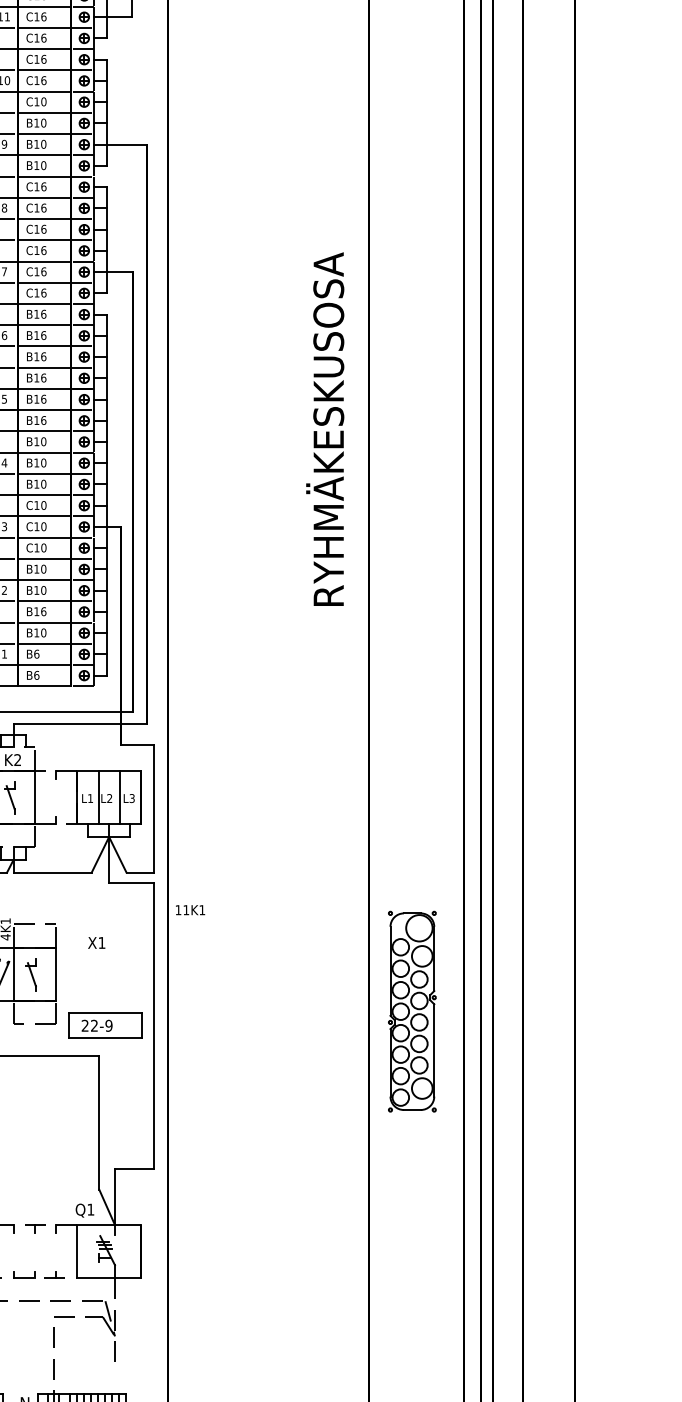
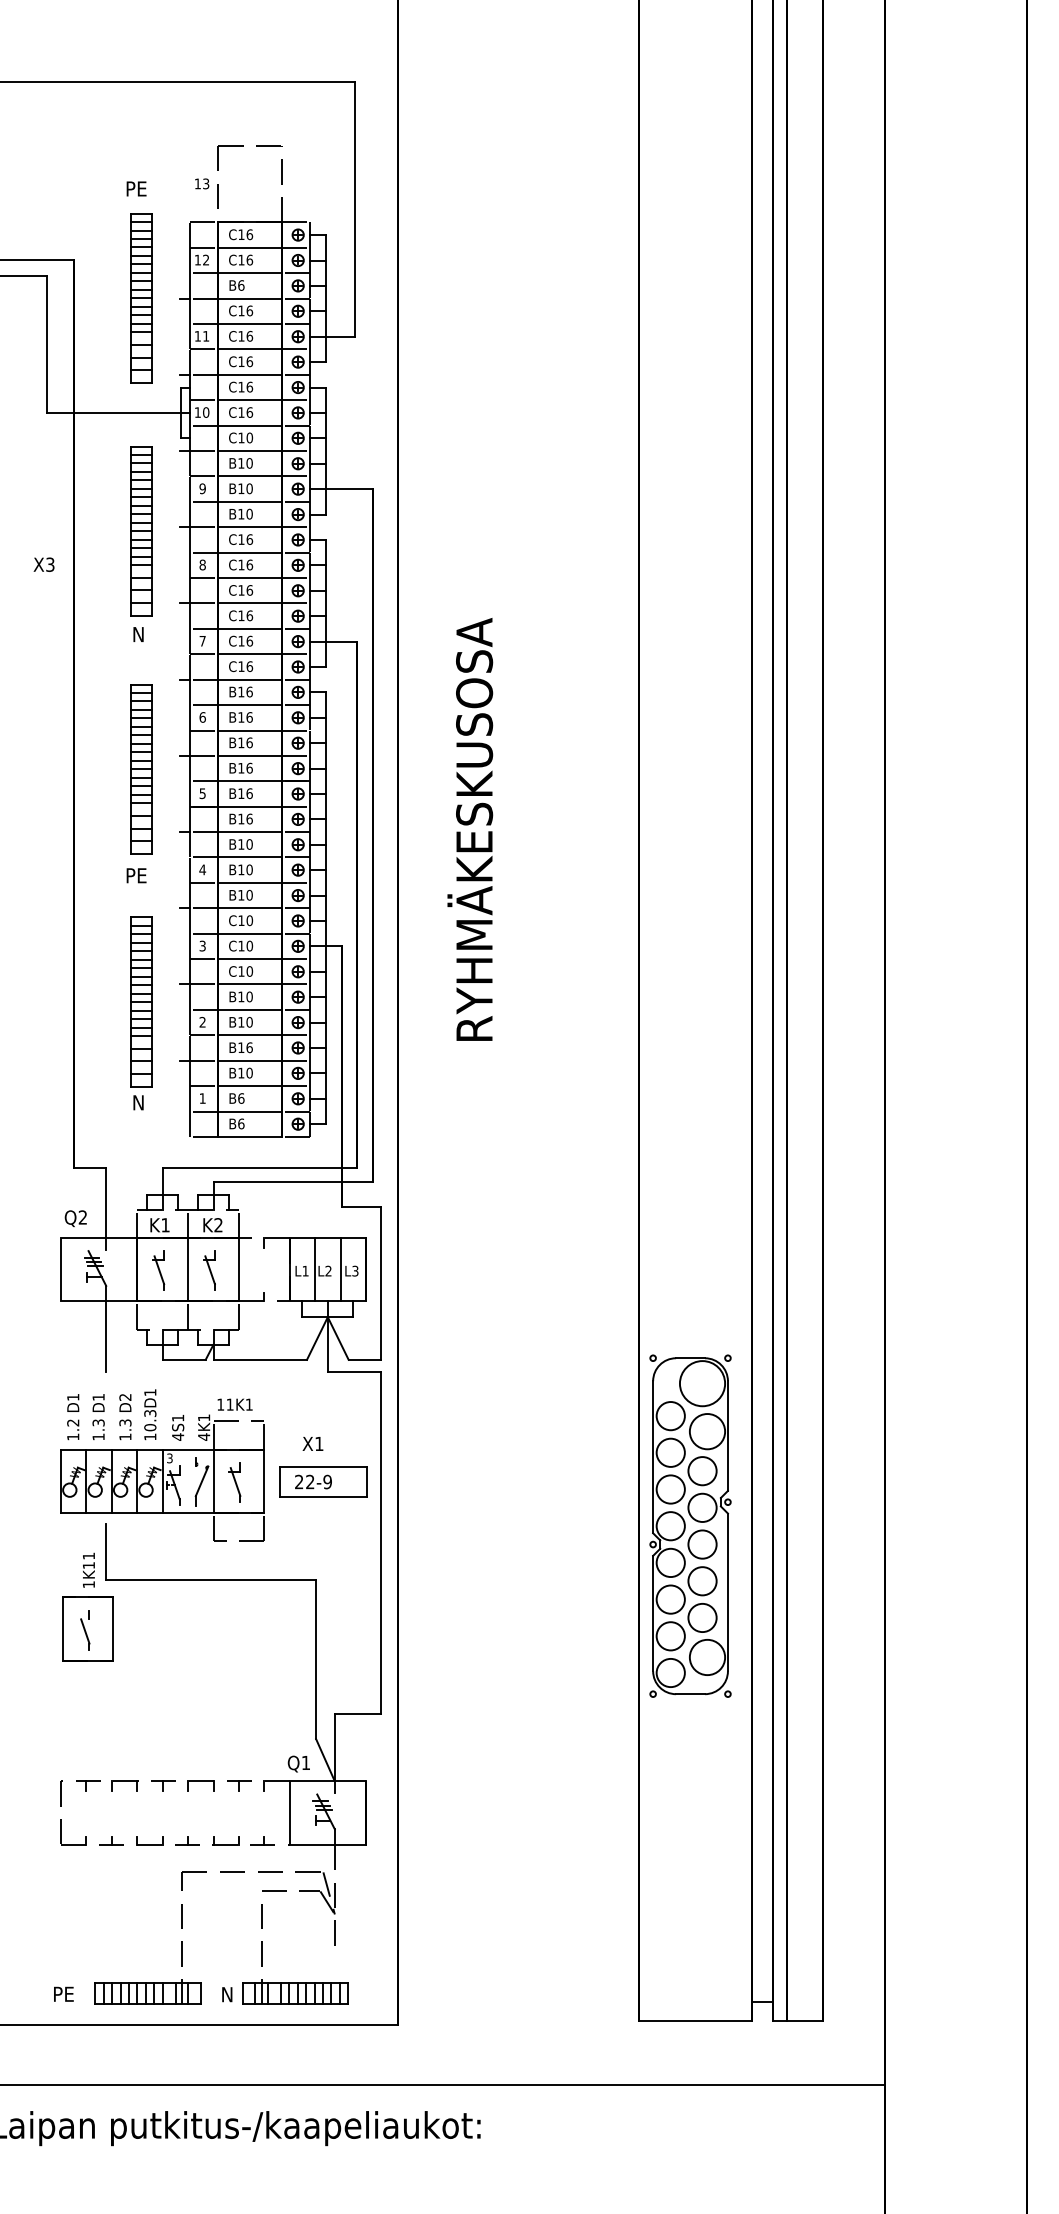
text: (325, 429) -> (470, 829), moved
text: (189, 909) -> (234, 1404), moved
part: (412, 1011) -> (690, 1525), size x1.43
part: (105, 1025) -> (323, 1481), moved

